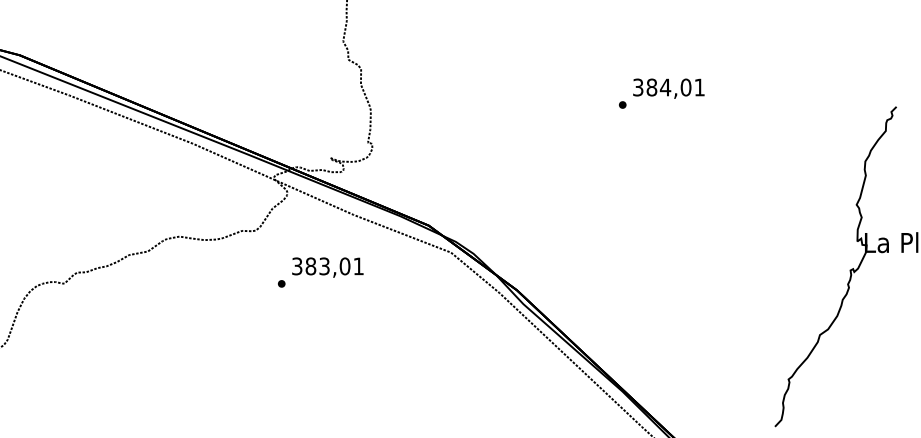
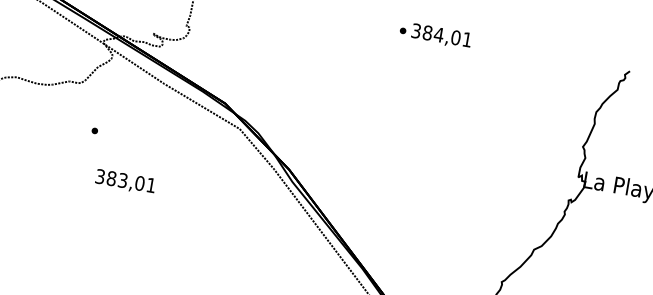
text: (668, 88) -> (441, 36), moved
text: (327, 267) -> (125, 181), moved

